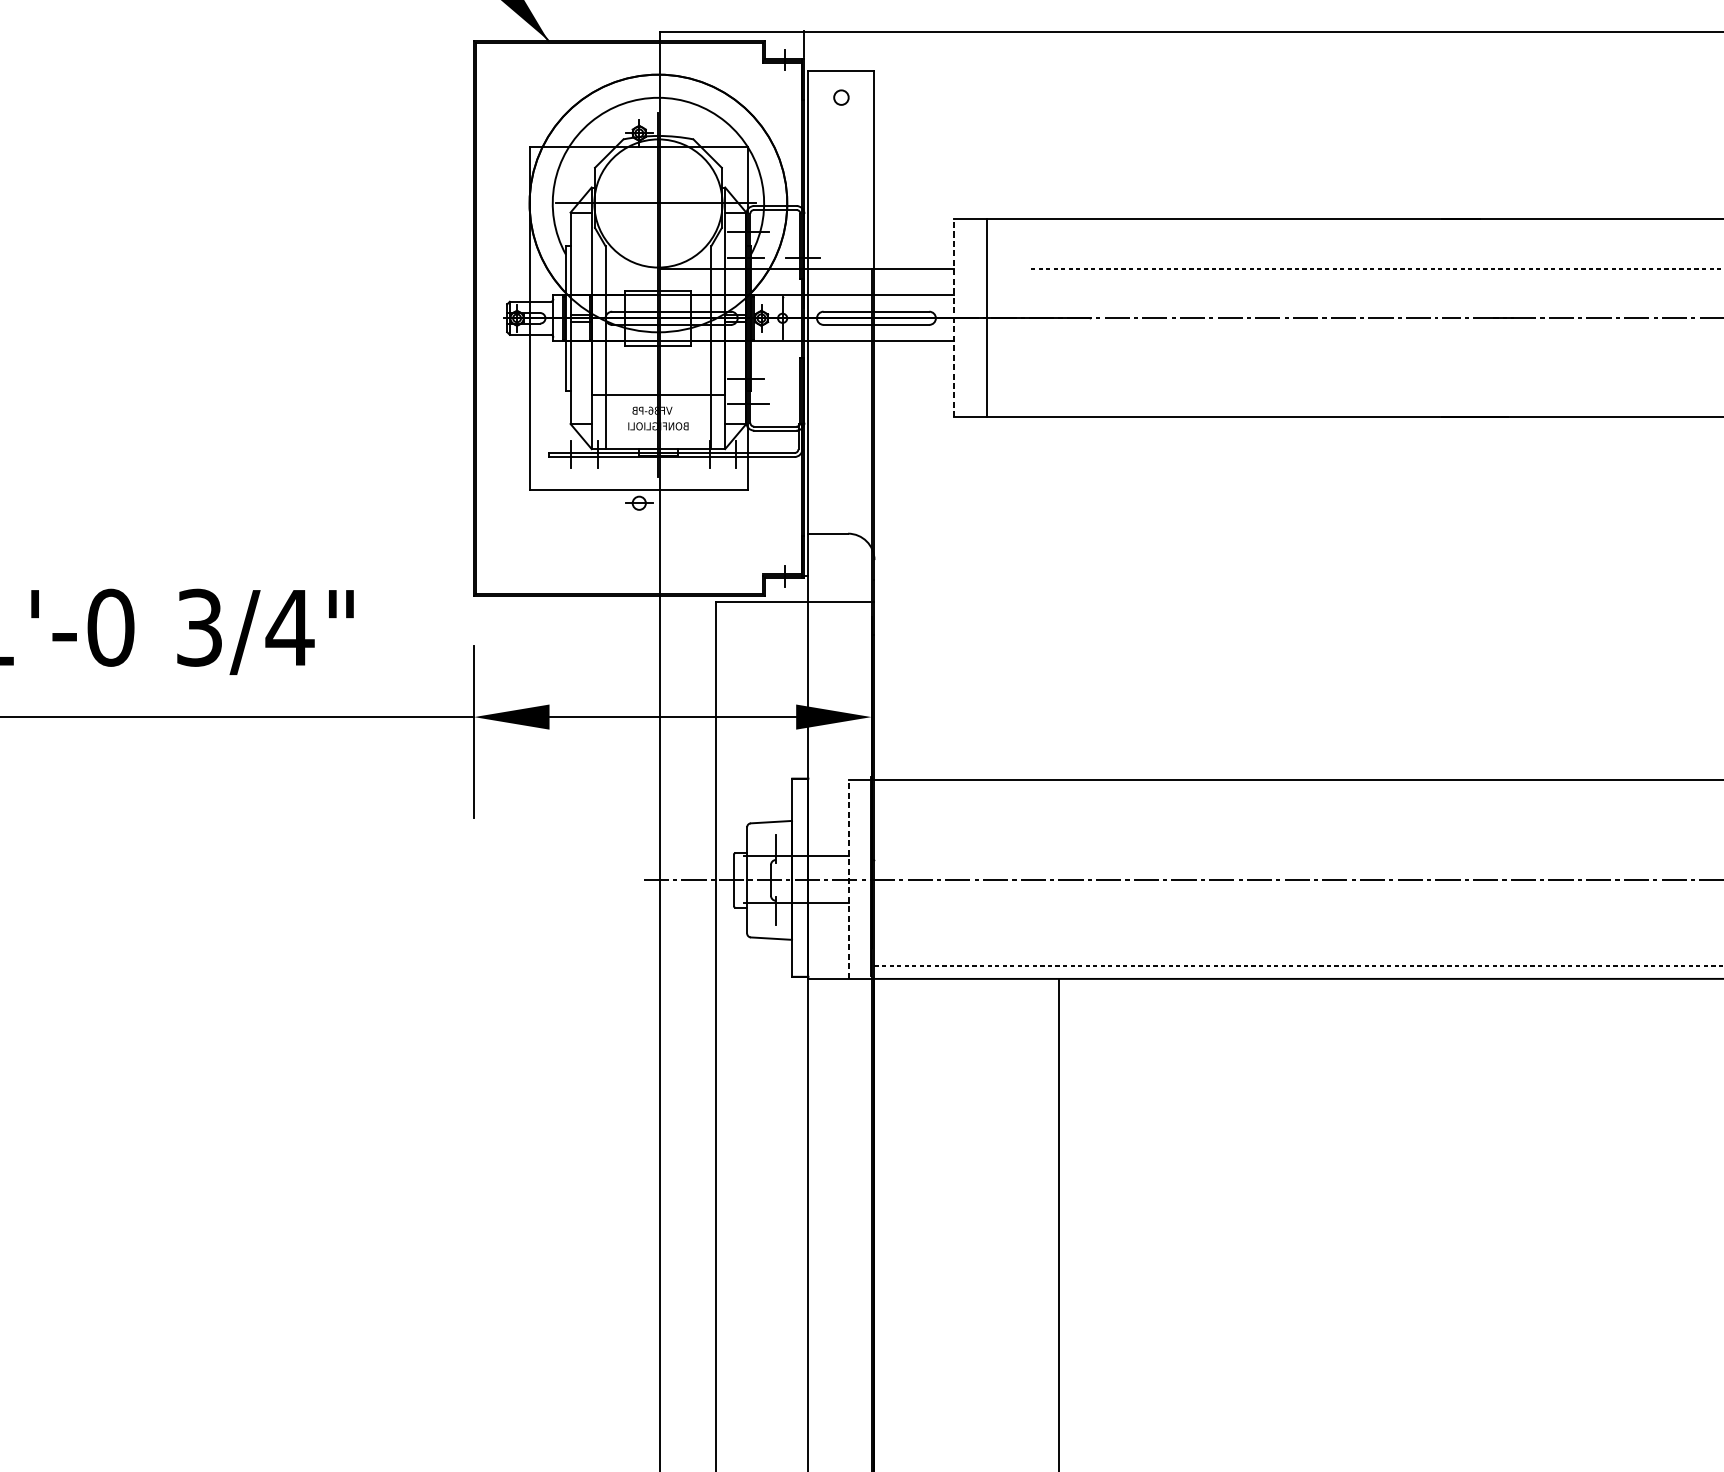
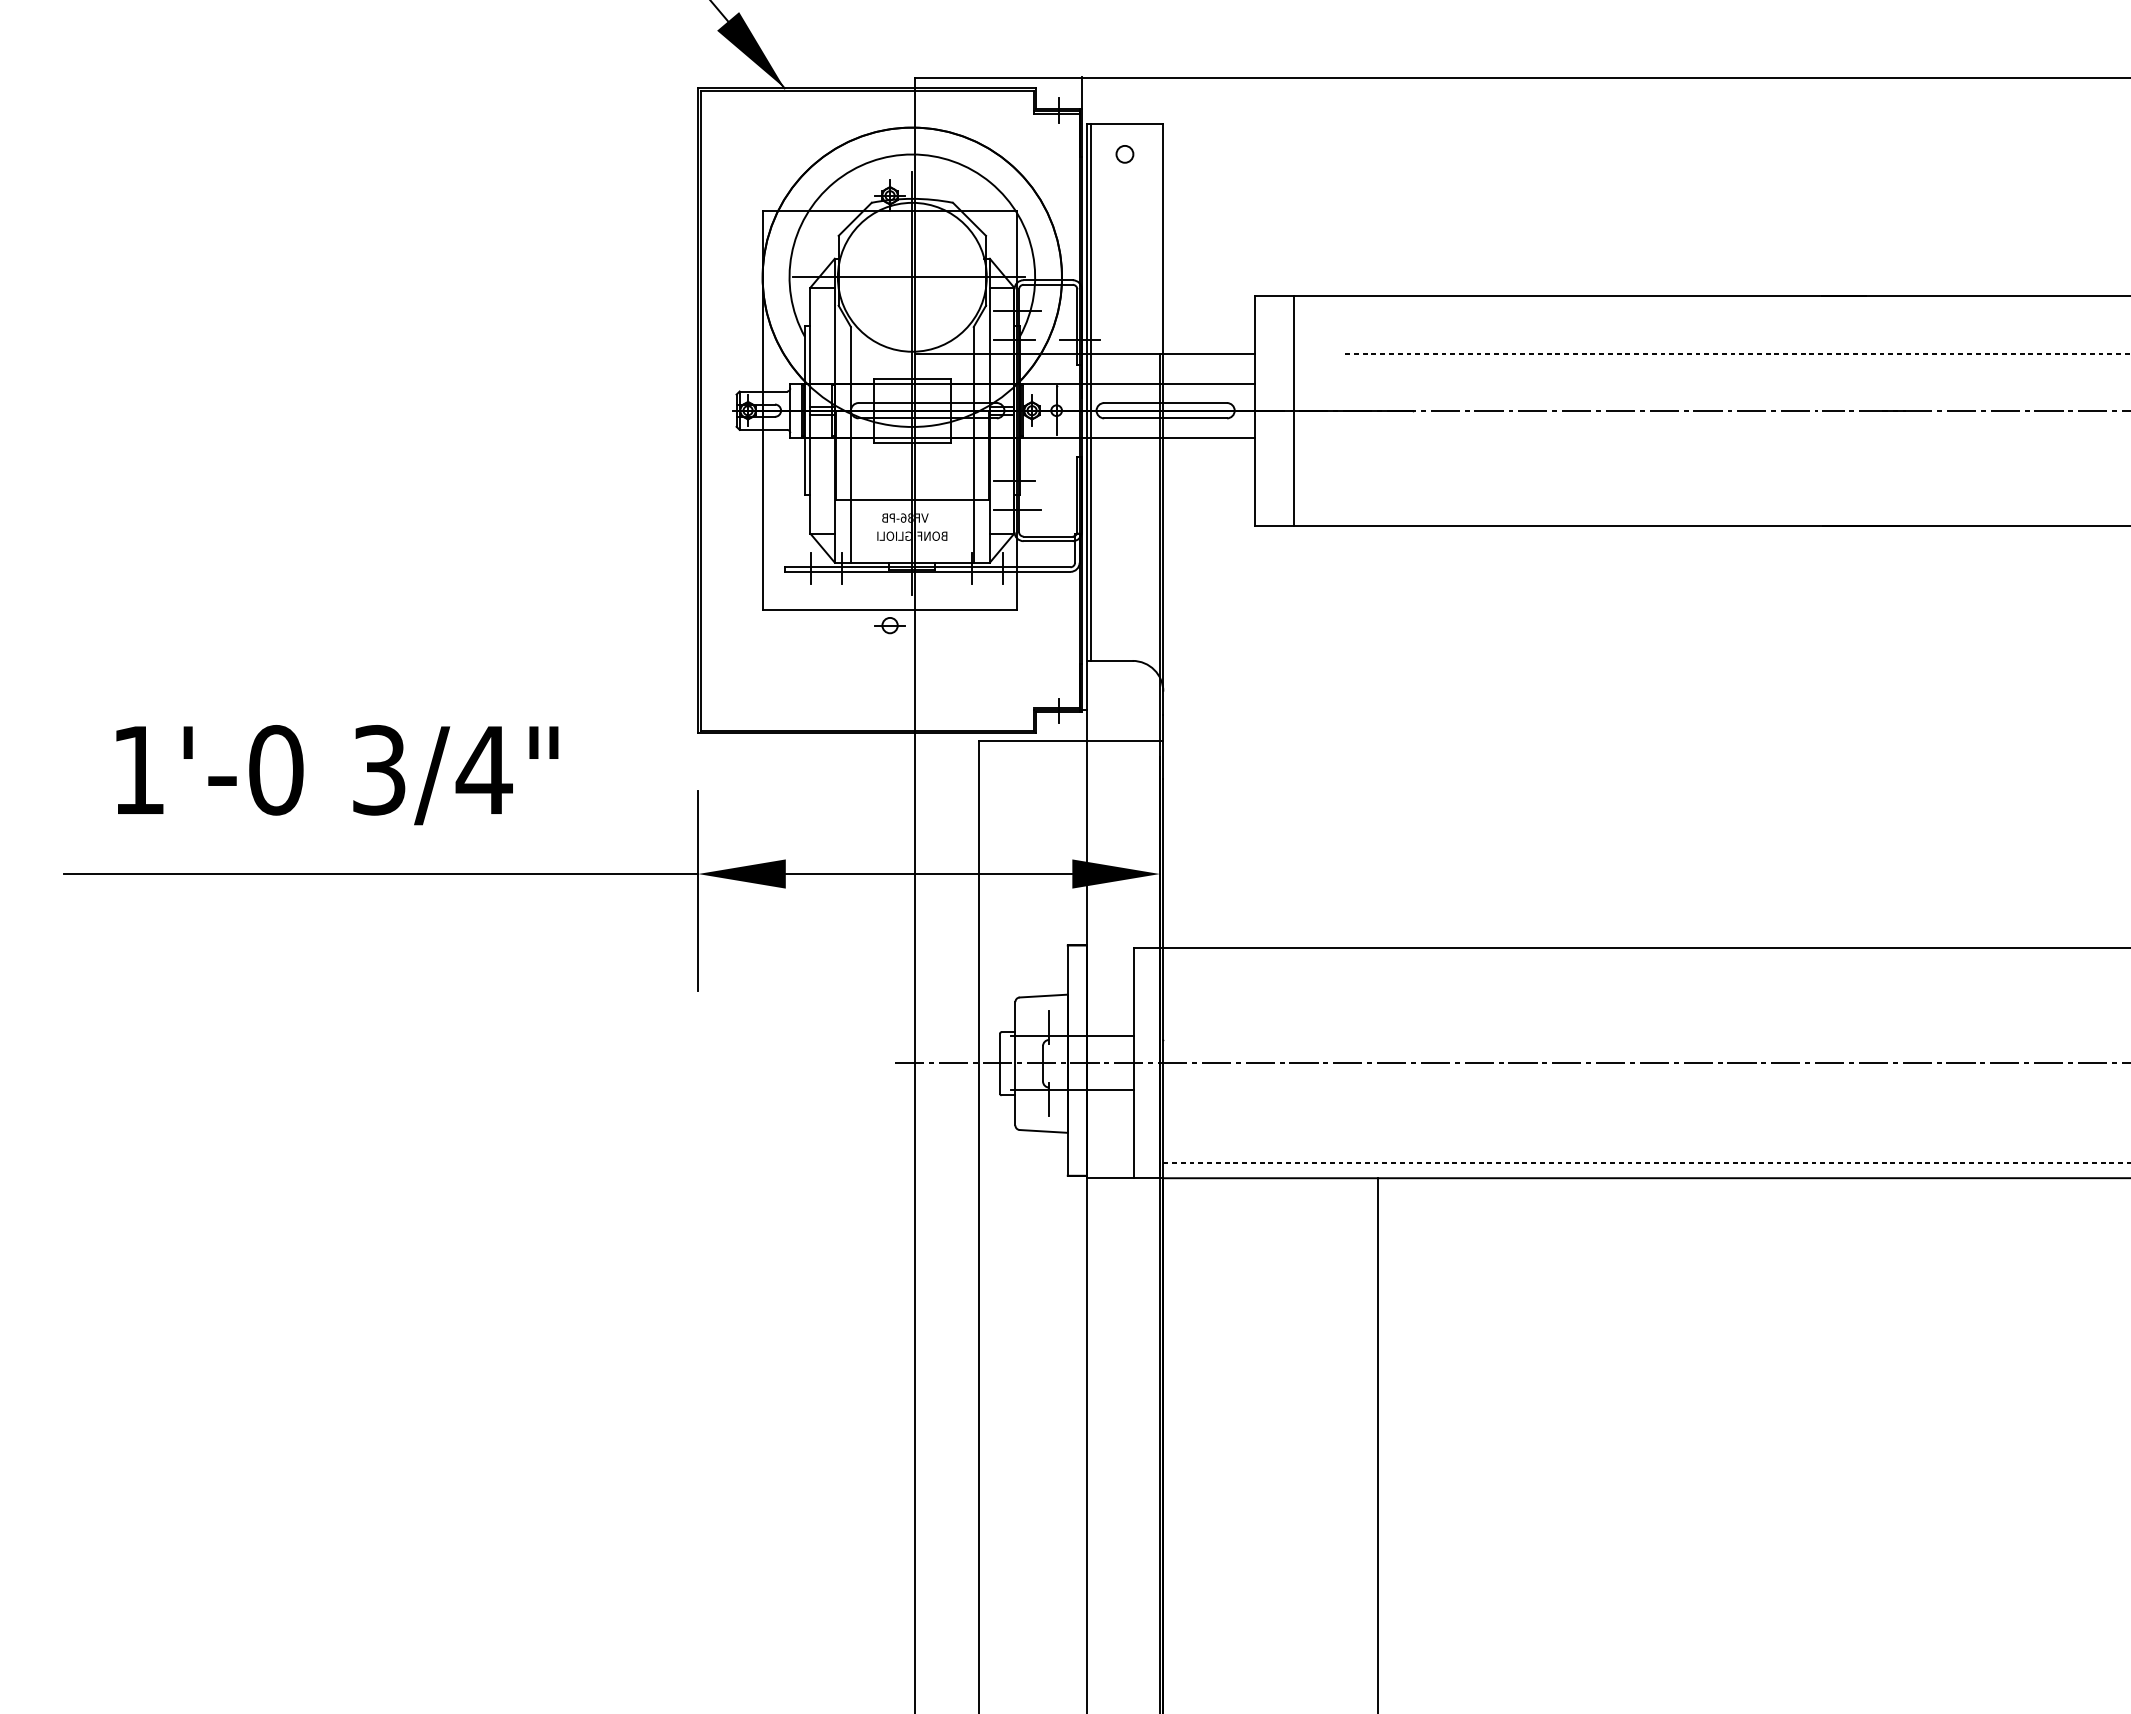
line: (812, 301) -> (1091, 391), added
line: (953, 318) -> (1255, 410), dashed -> solid
line: (848, 879) -> (1133, 1062), dashed -> solid

